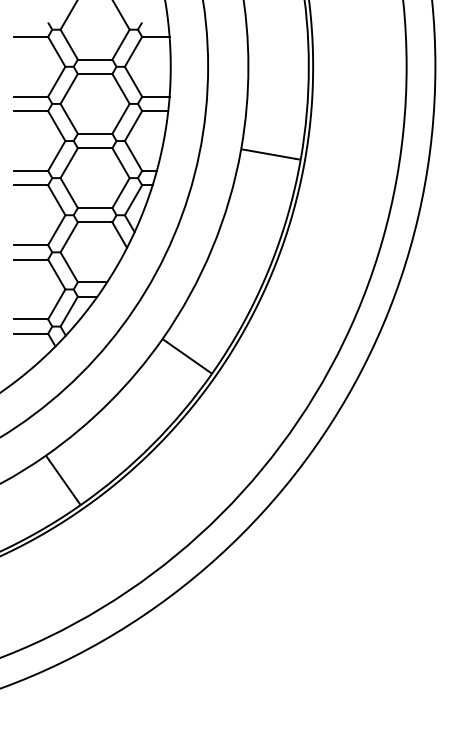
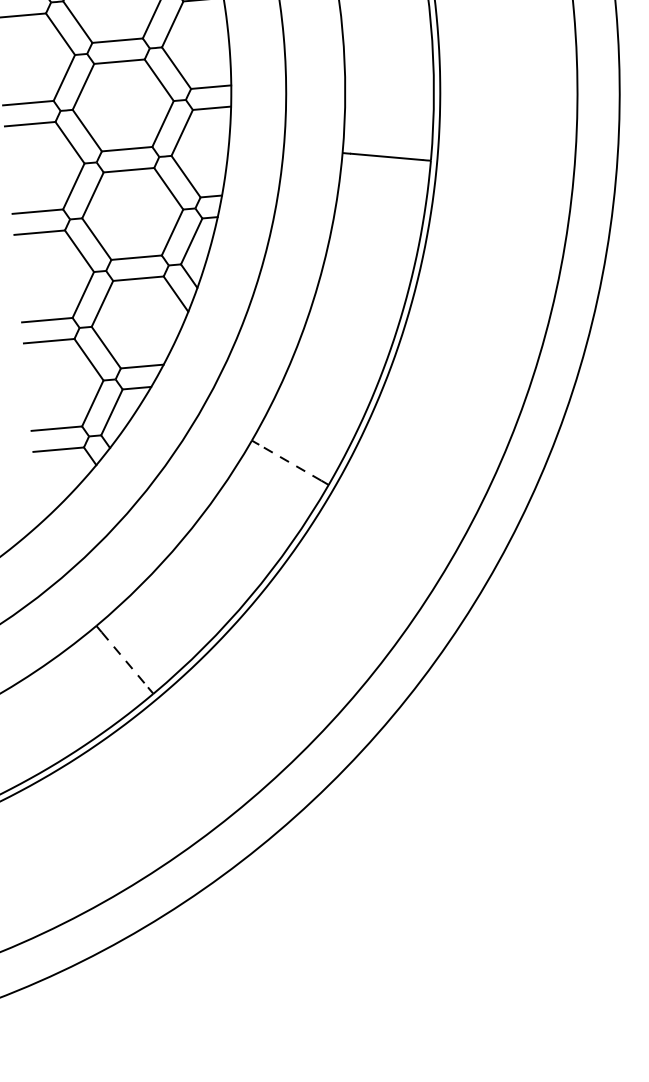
line: (186, 356) -> (289, 463), solid -> dashed
line: (63, 480) -> (125, 660), solid -> dashed

